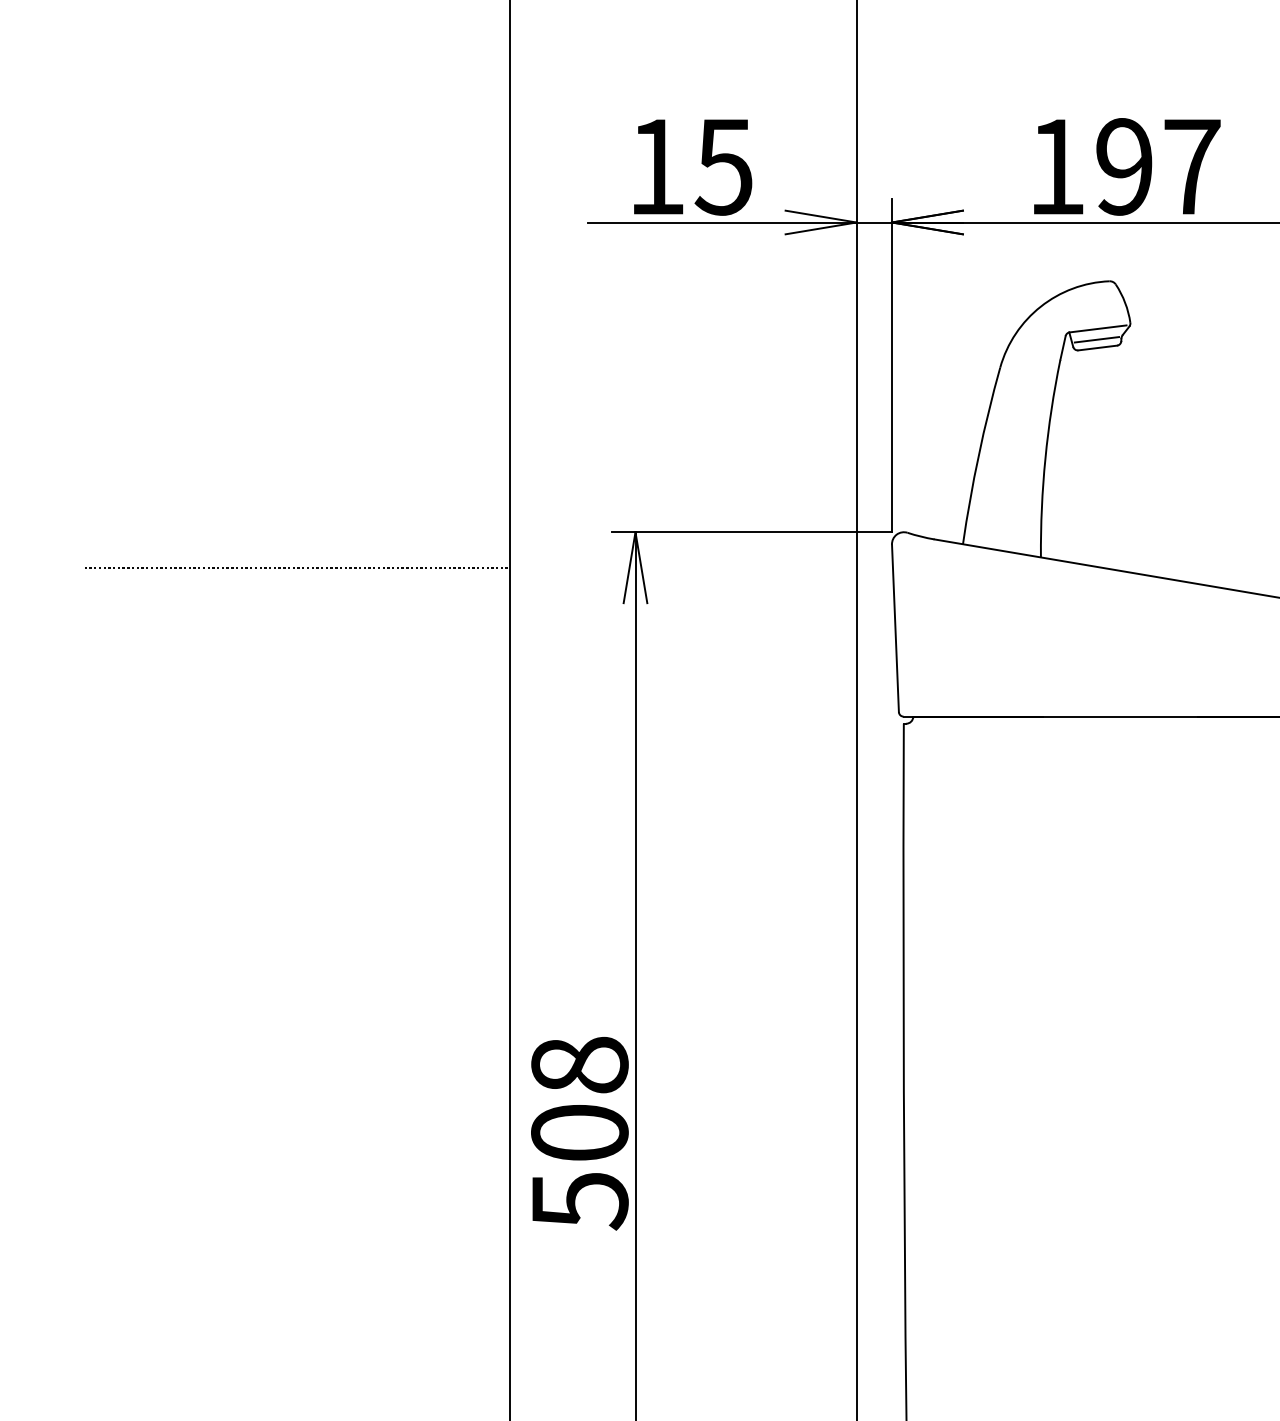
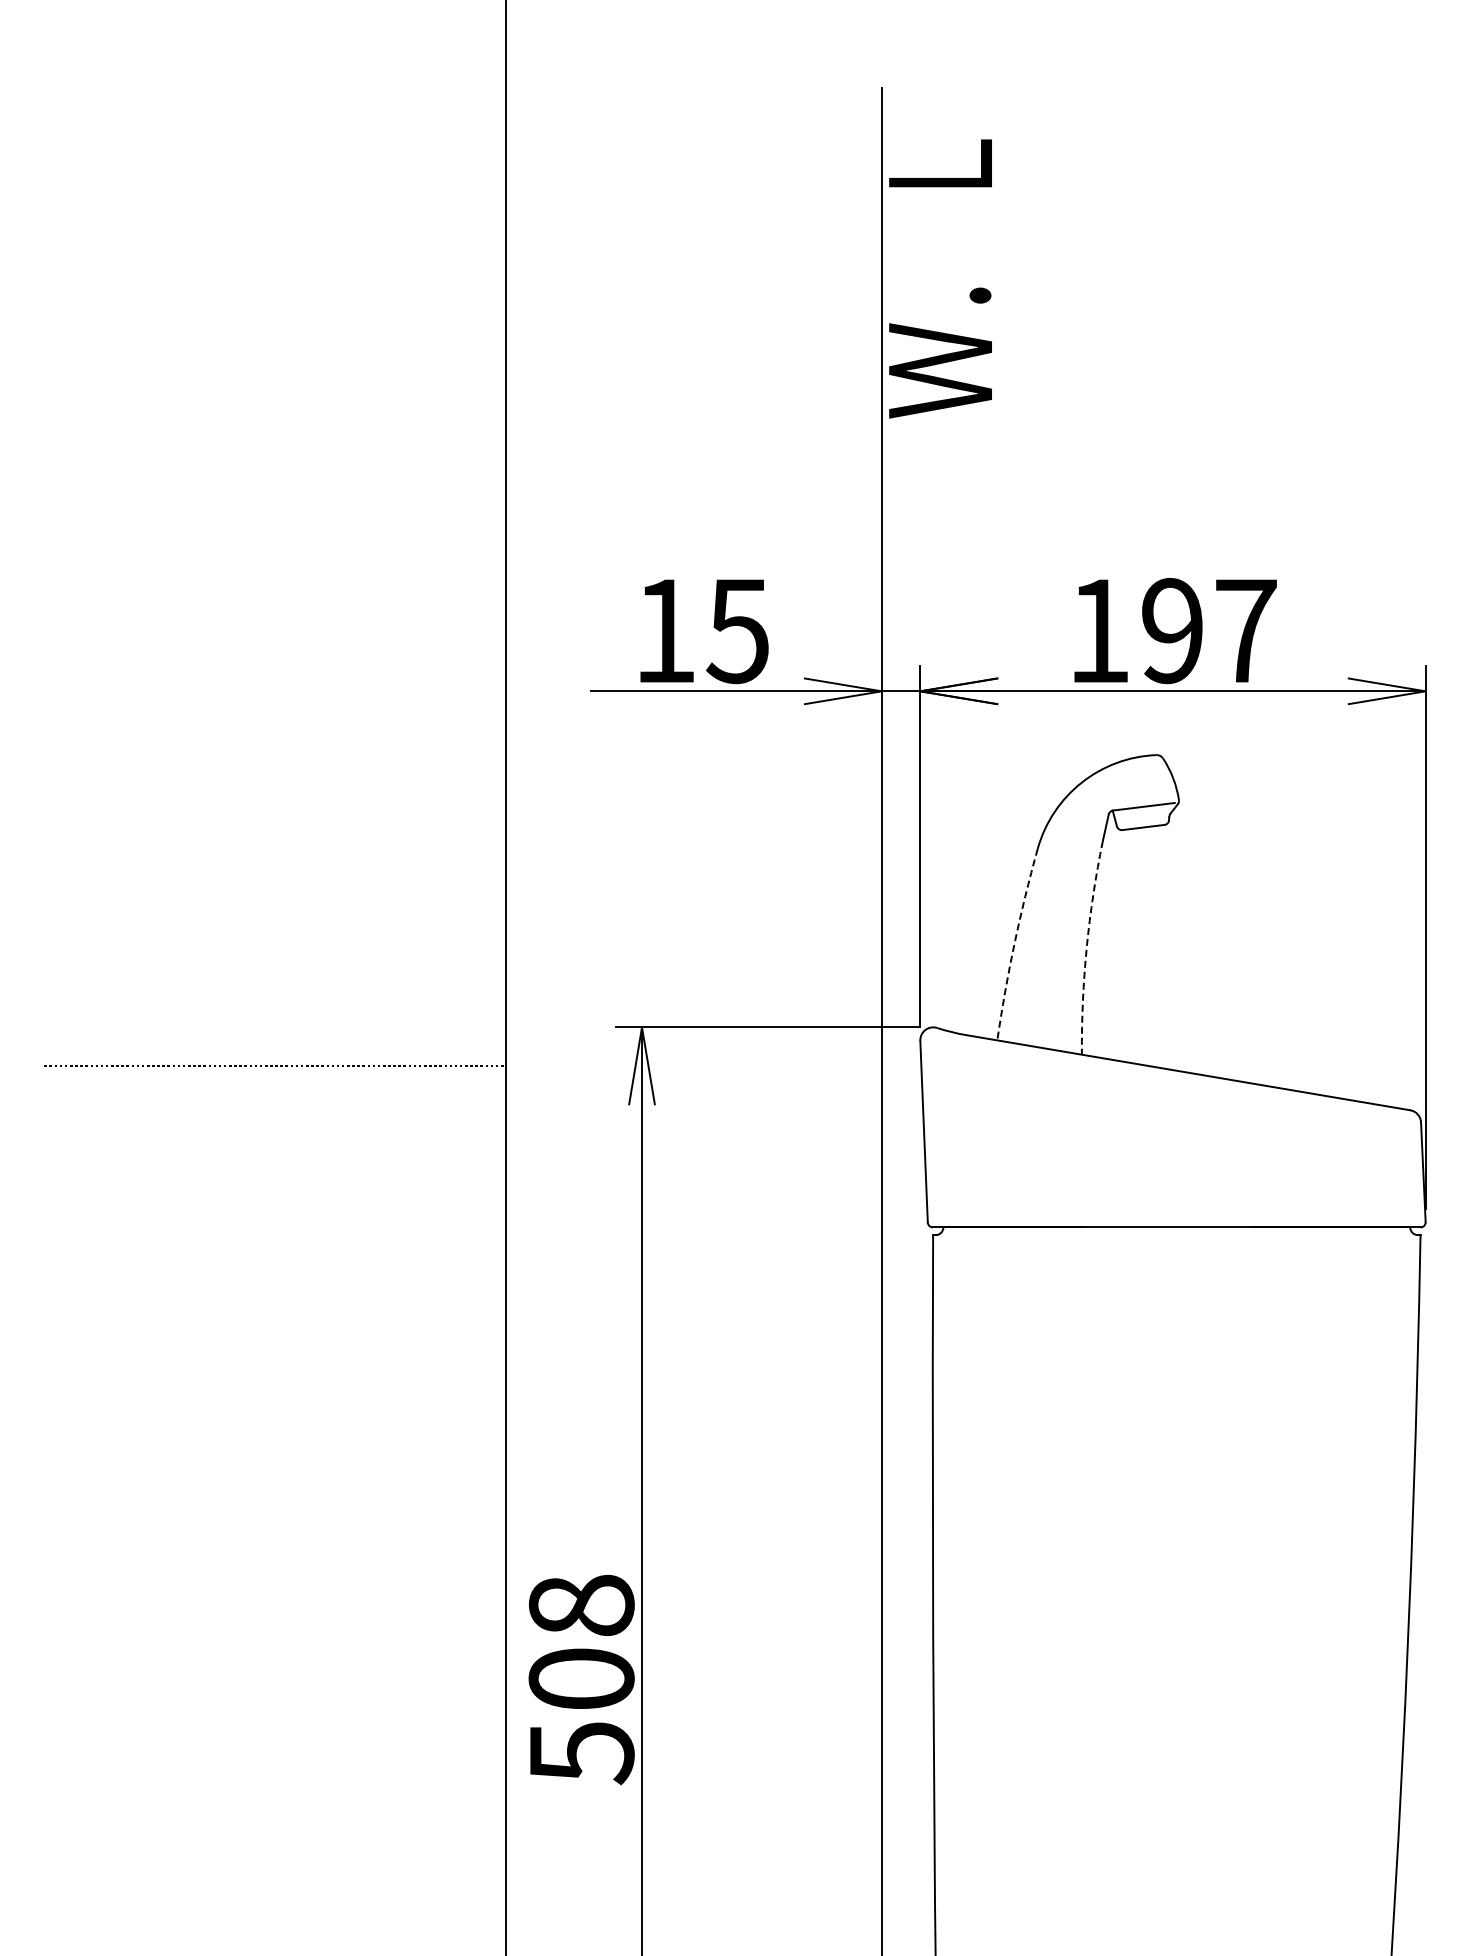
line: (1096, 339) -> (1142, 818), removed
arc: (978, 455) -> (1014, 944), solid -> dashed
arc: (1045, 458) -> (1086, 947), solid -> dashed

